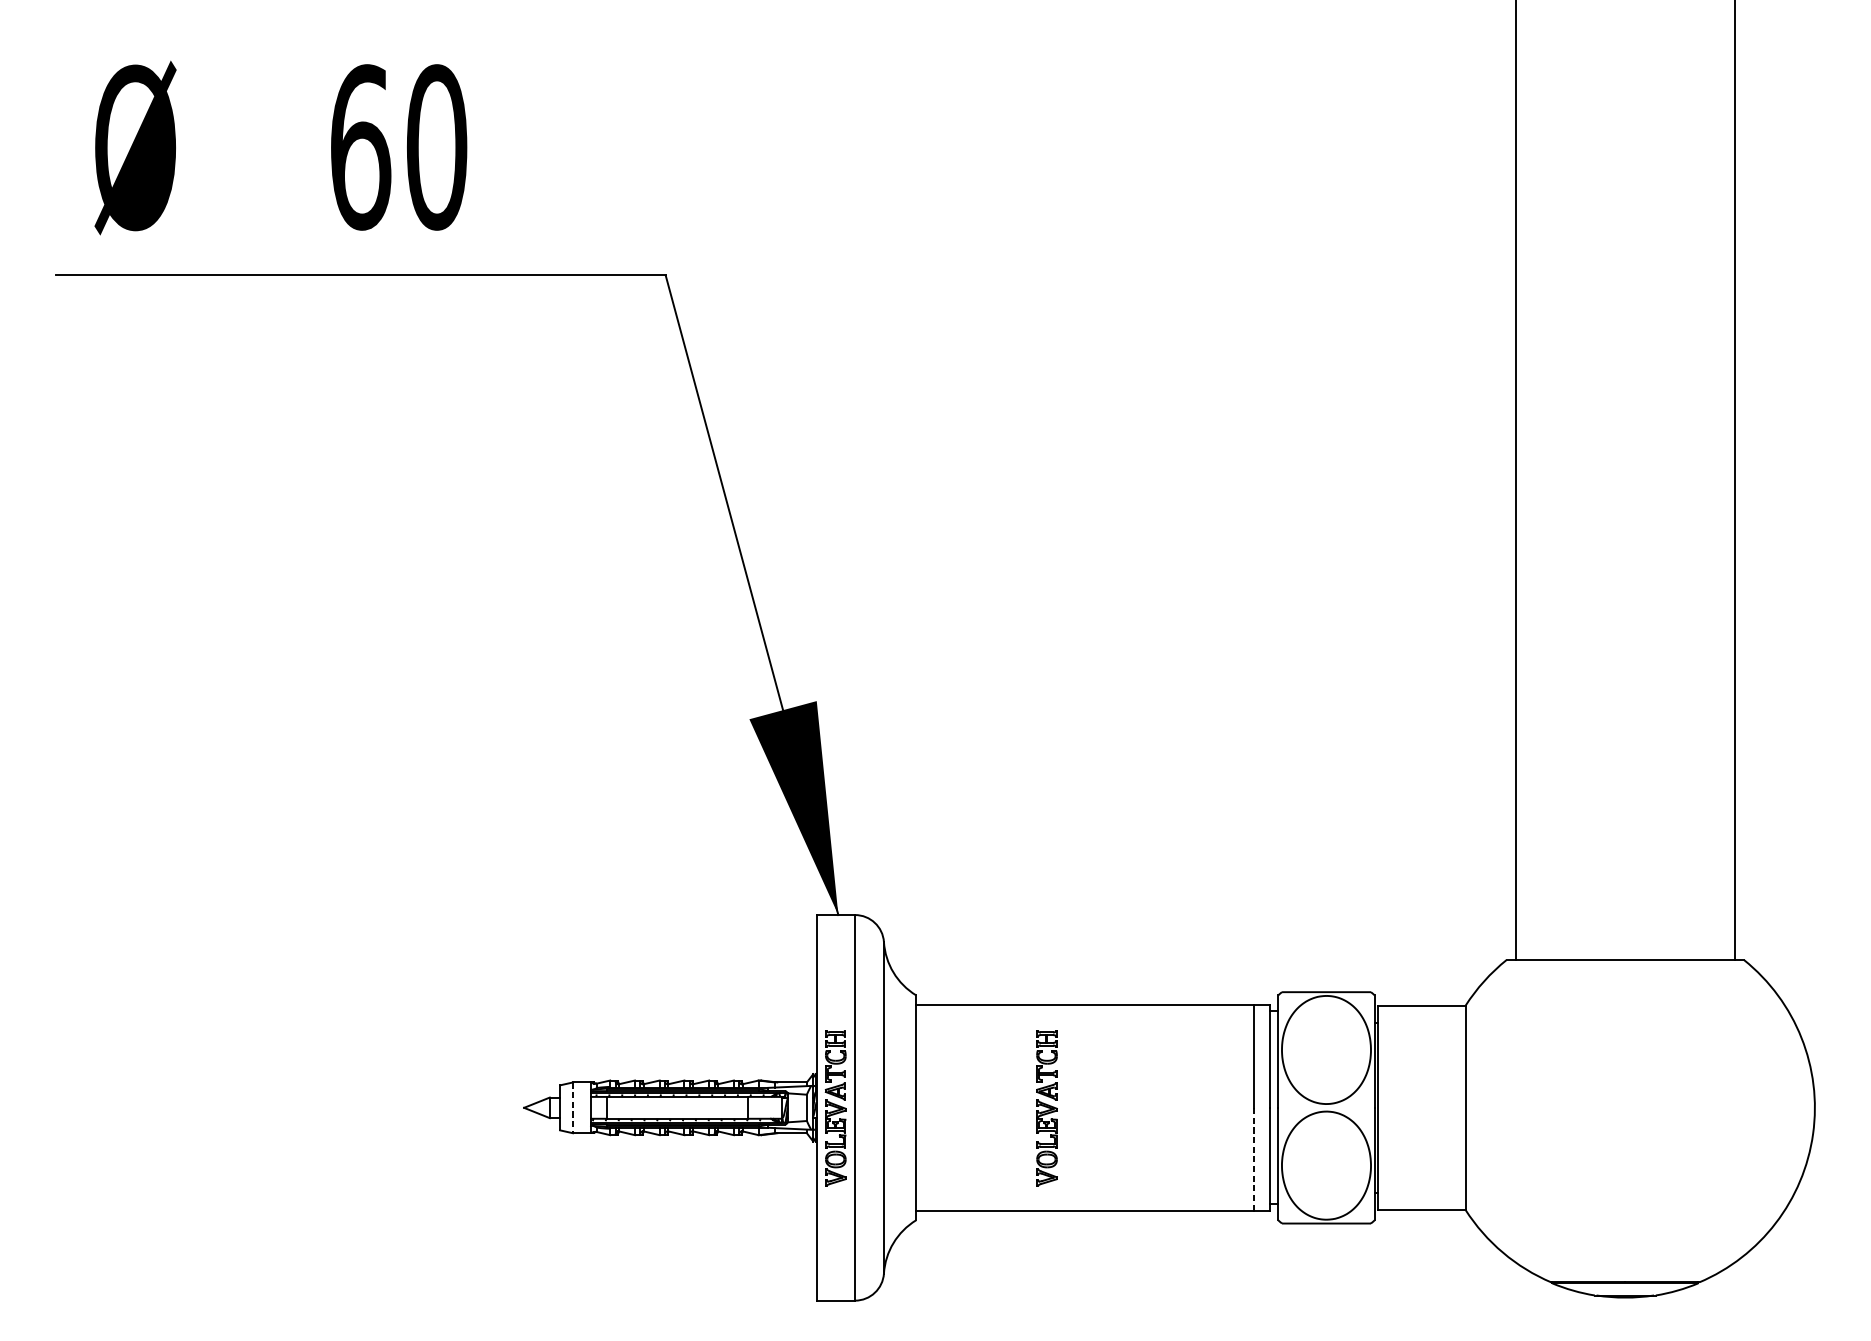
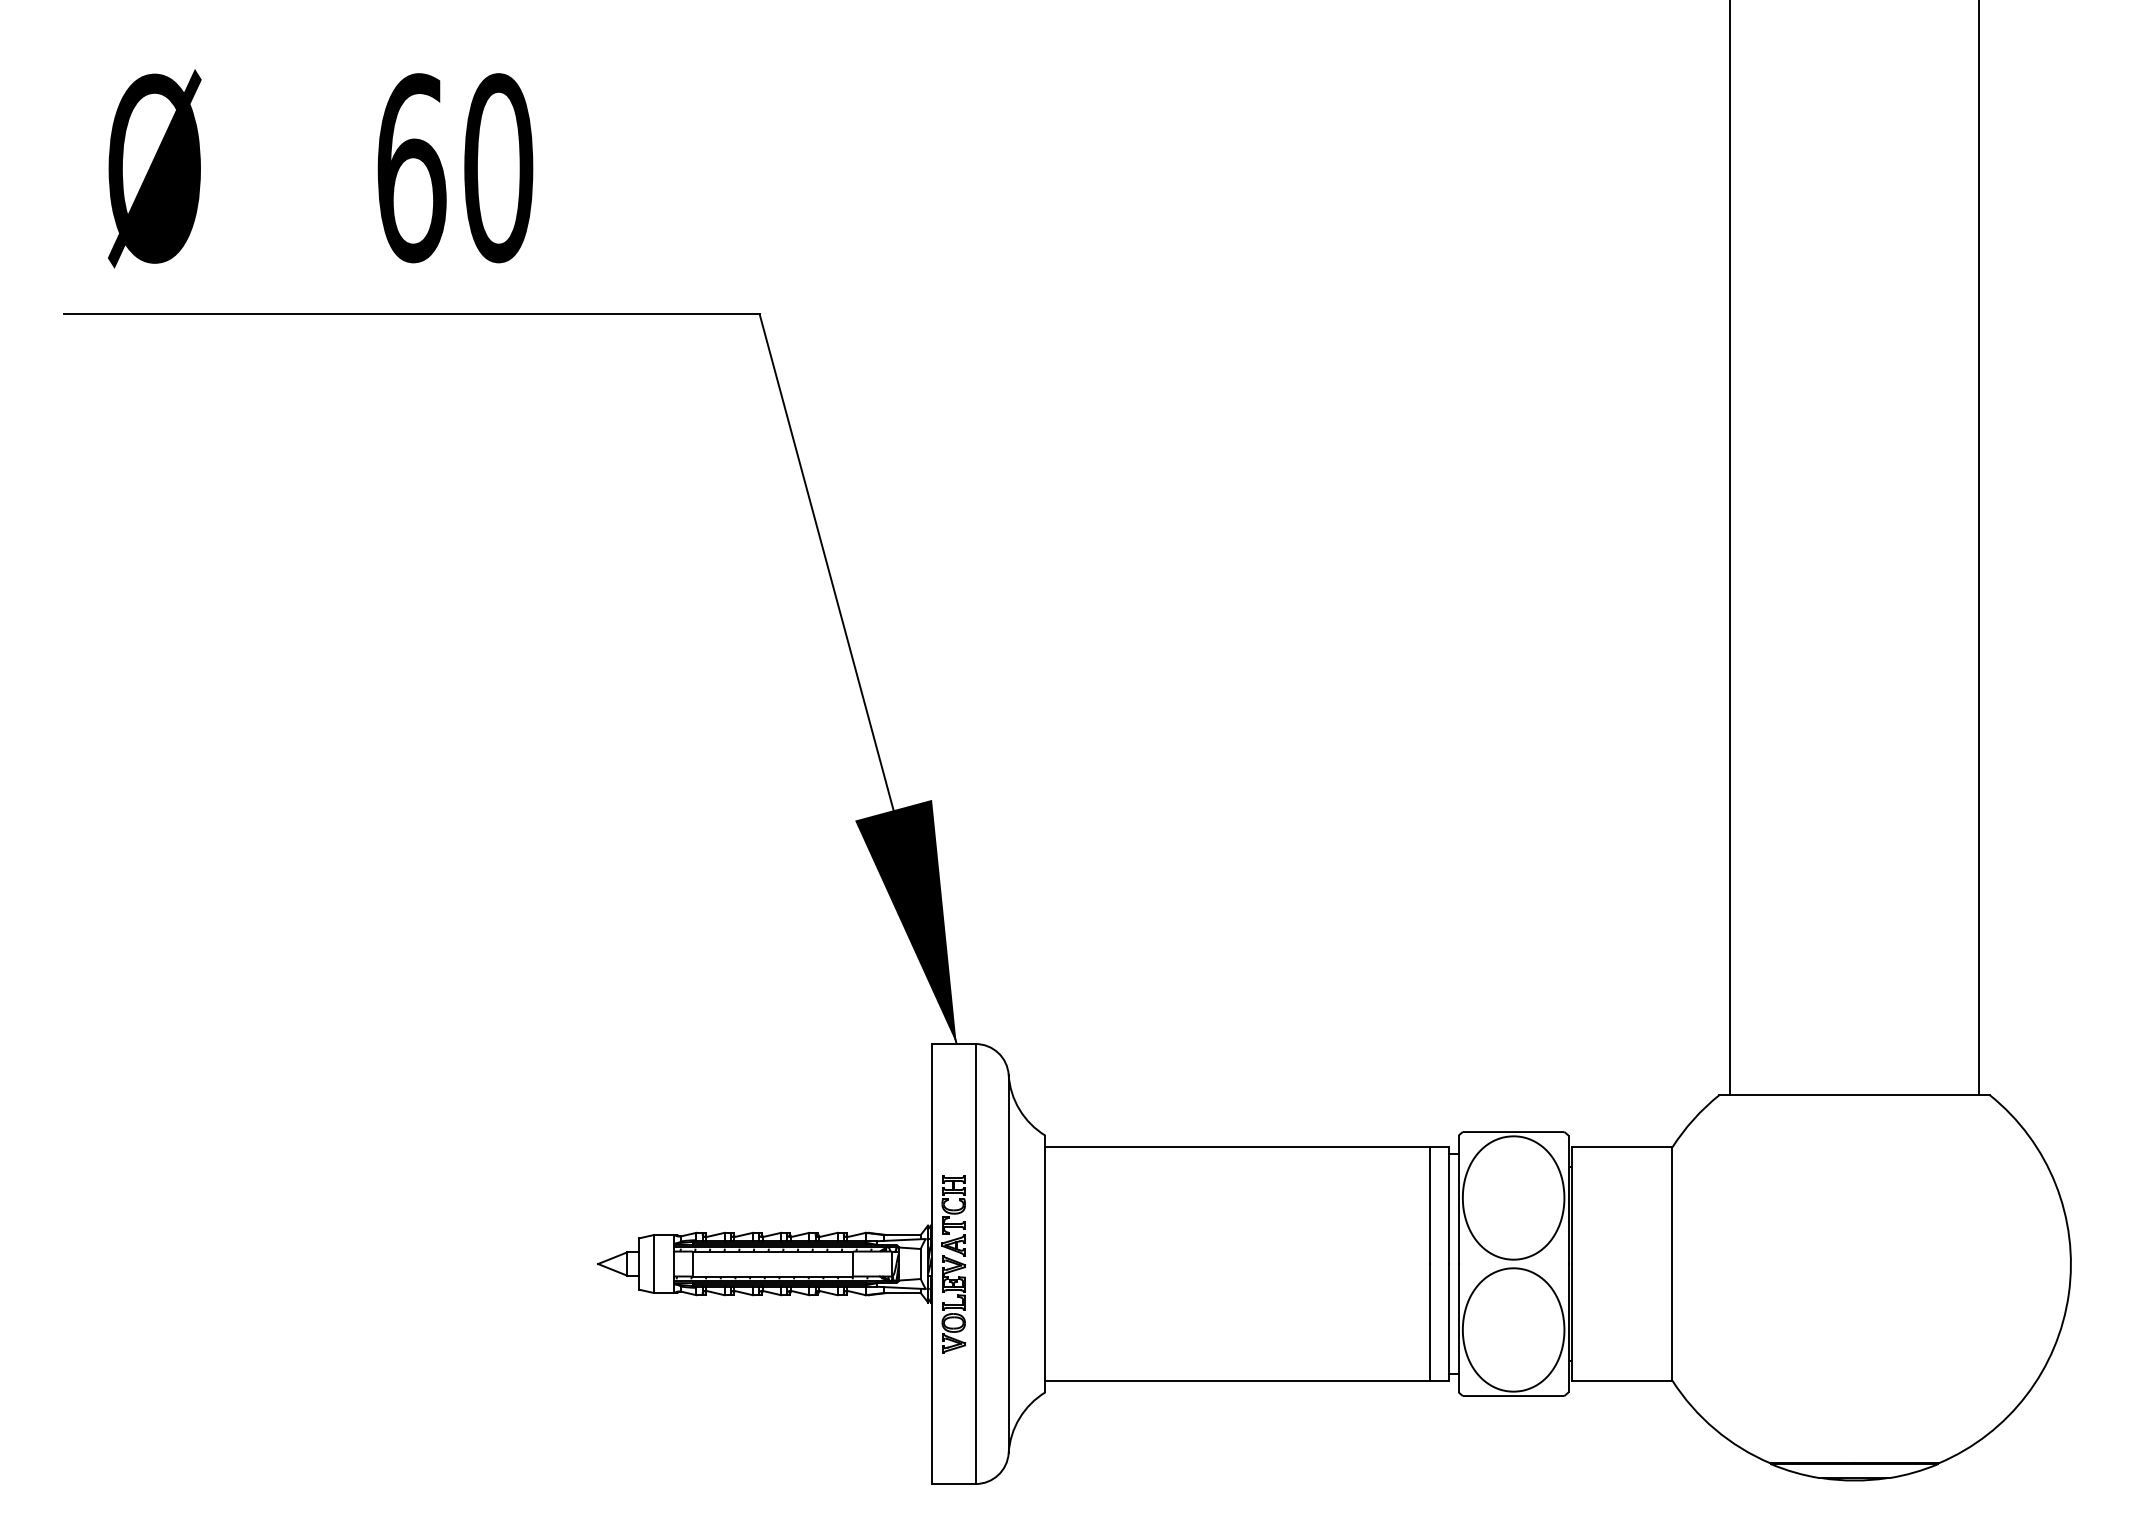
line: (572, 1108) -> (653, 1264), dashed -> solid
part: (1046, 1108) -> (1194, 1264), removed
line: (1253, 1159) -> (1430, 1322), dashed -> solid

